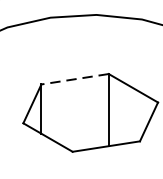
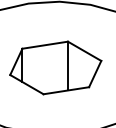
line: (74, 79) -> (44, 45), dashed -> solid

